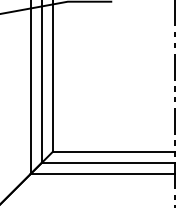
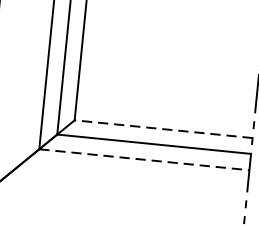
line: (113, 151) -> (163, 128), solid -> dashed
line: (103, 174) -> (145, 160), solid -> dashed

